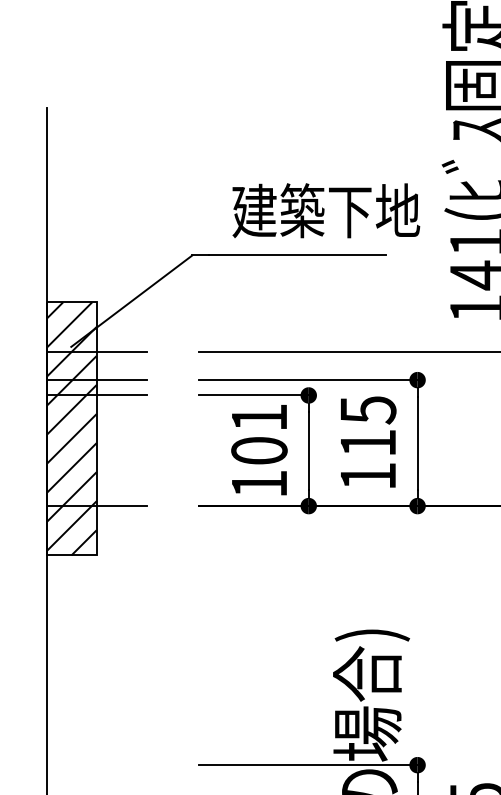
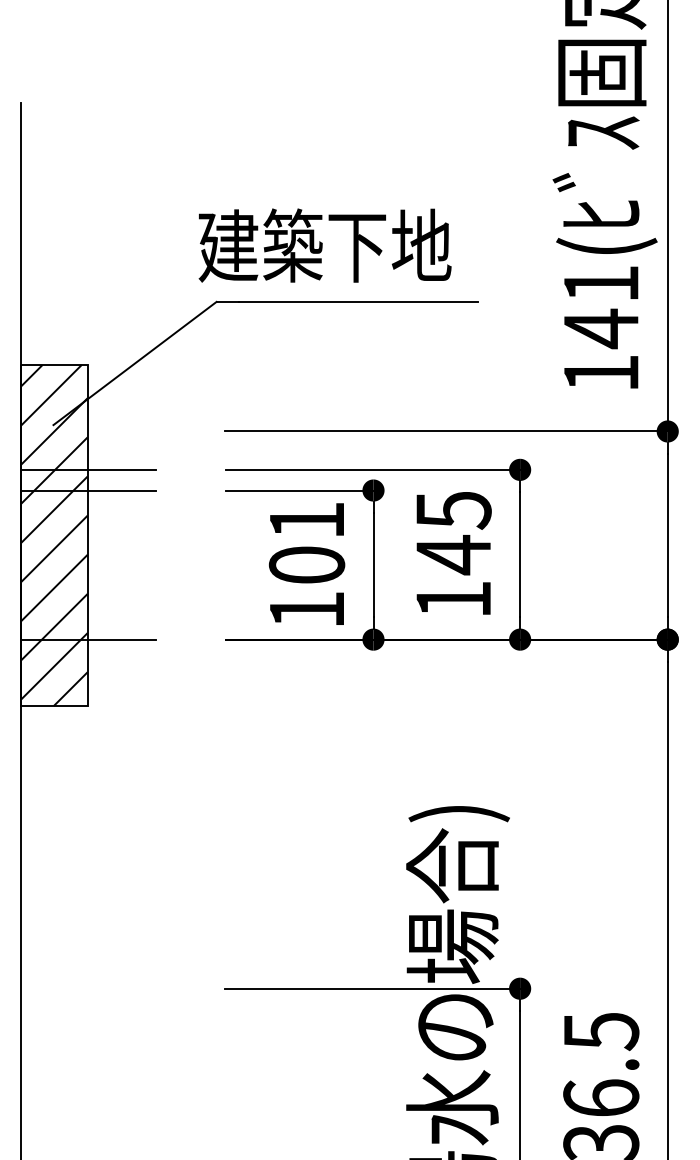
text: (325, 210) -> (324, 245), moved
line: (97, 351) -> (88, 431), removed
text: (368, 442) -> (453, 554), 115 -> 145

